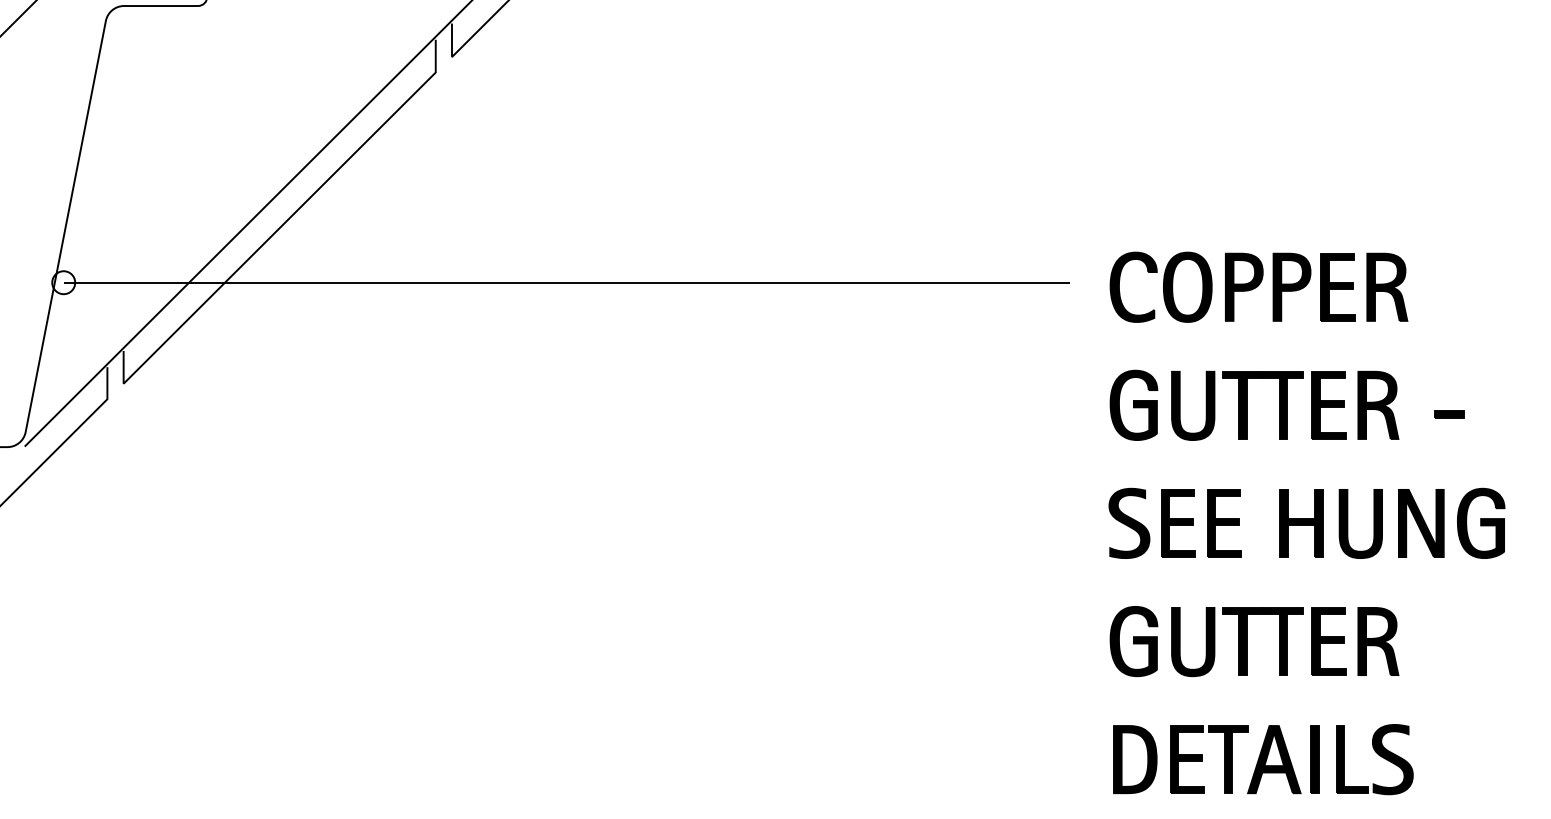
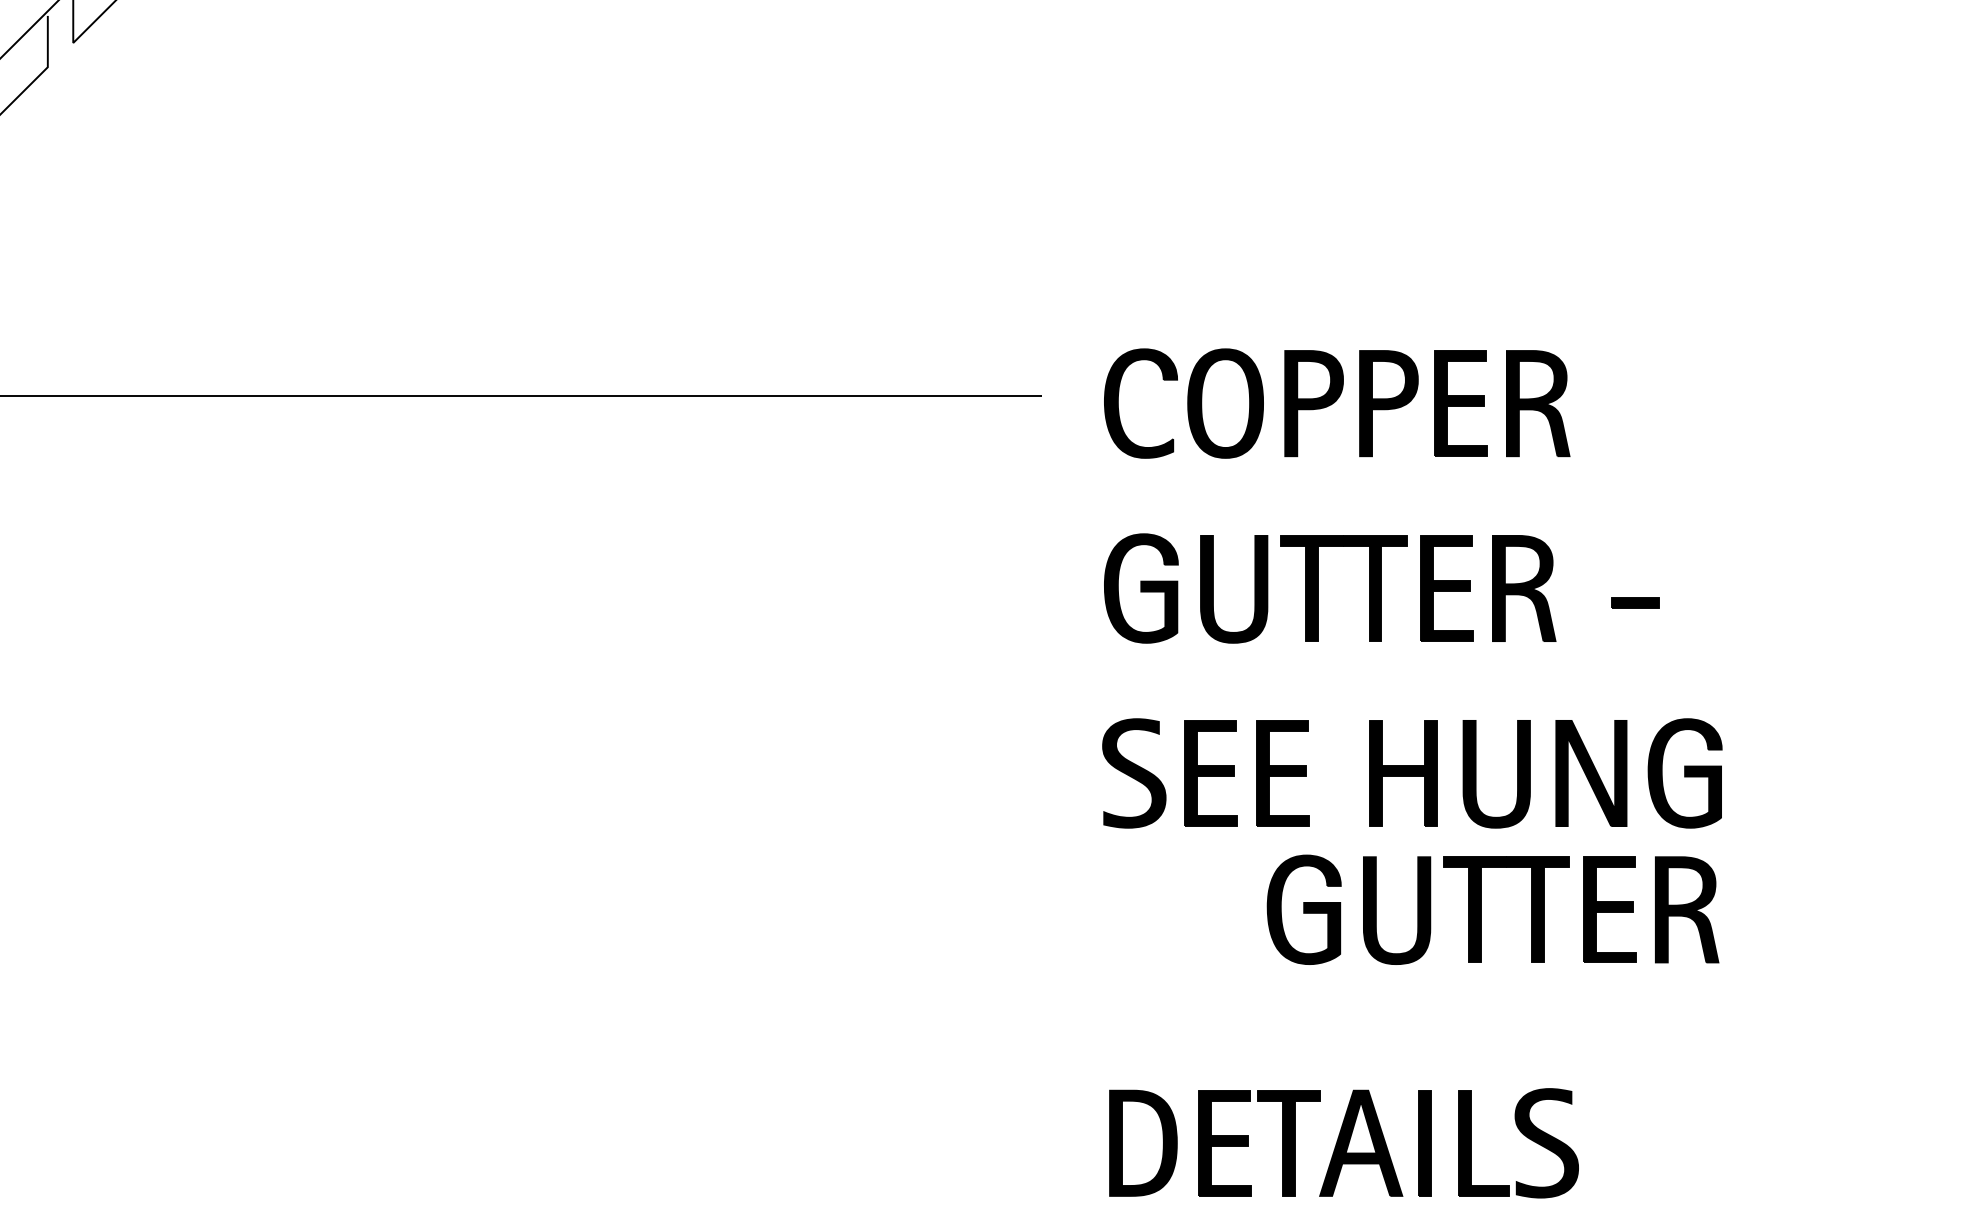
part: (1247, 641) -> (1482, 909), moved

